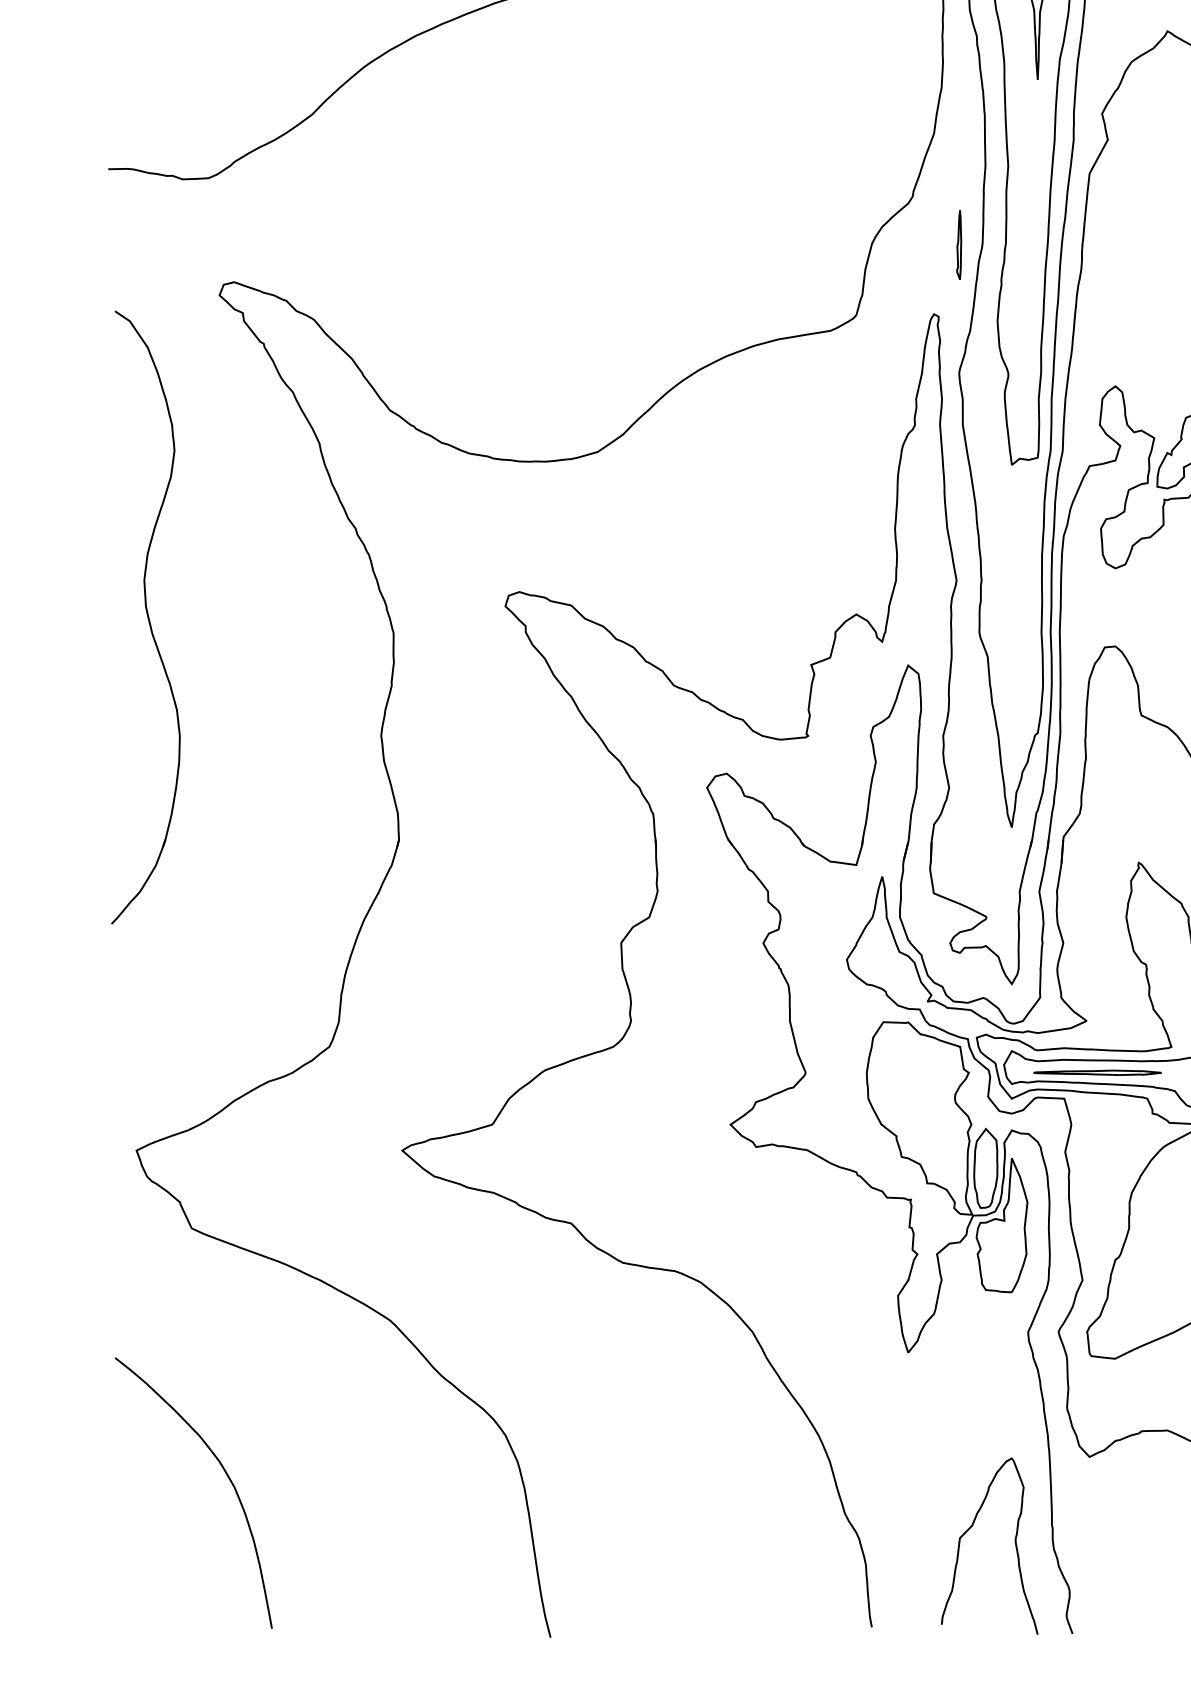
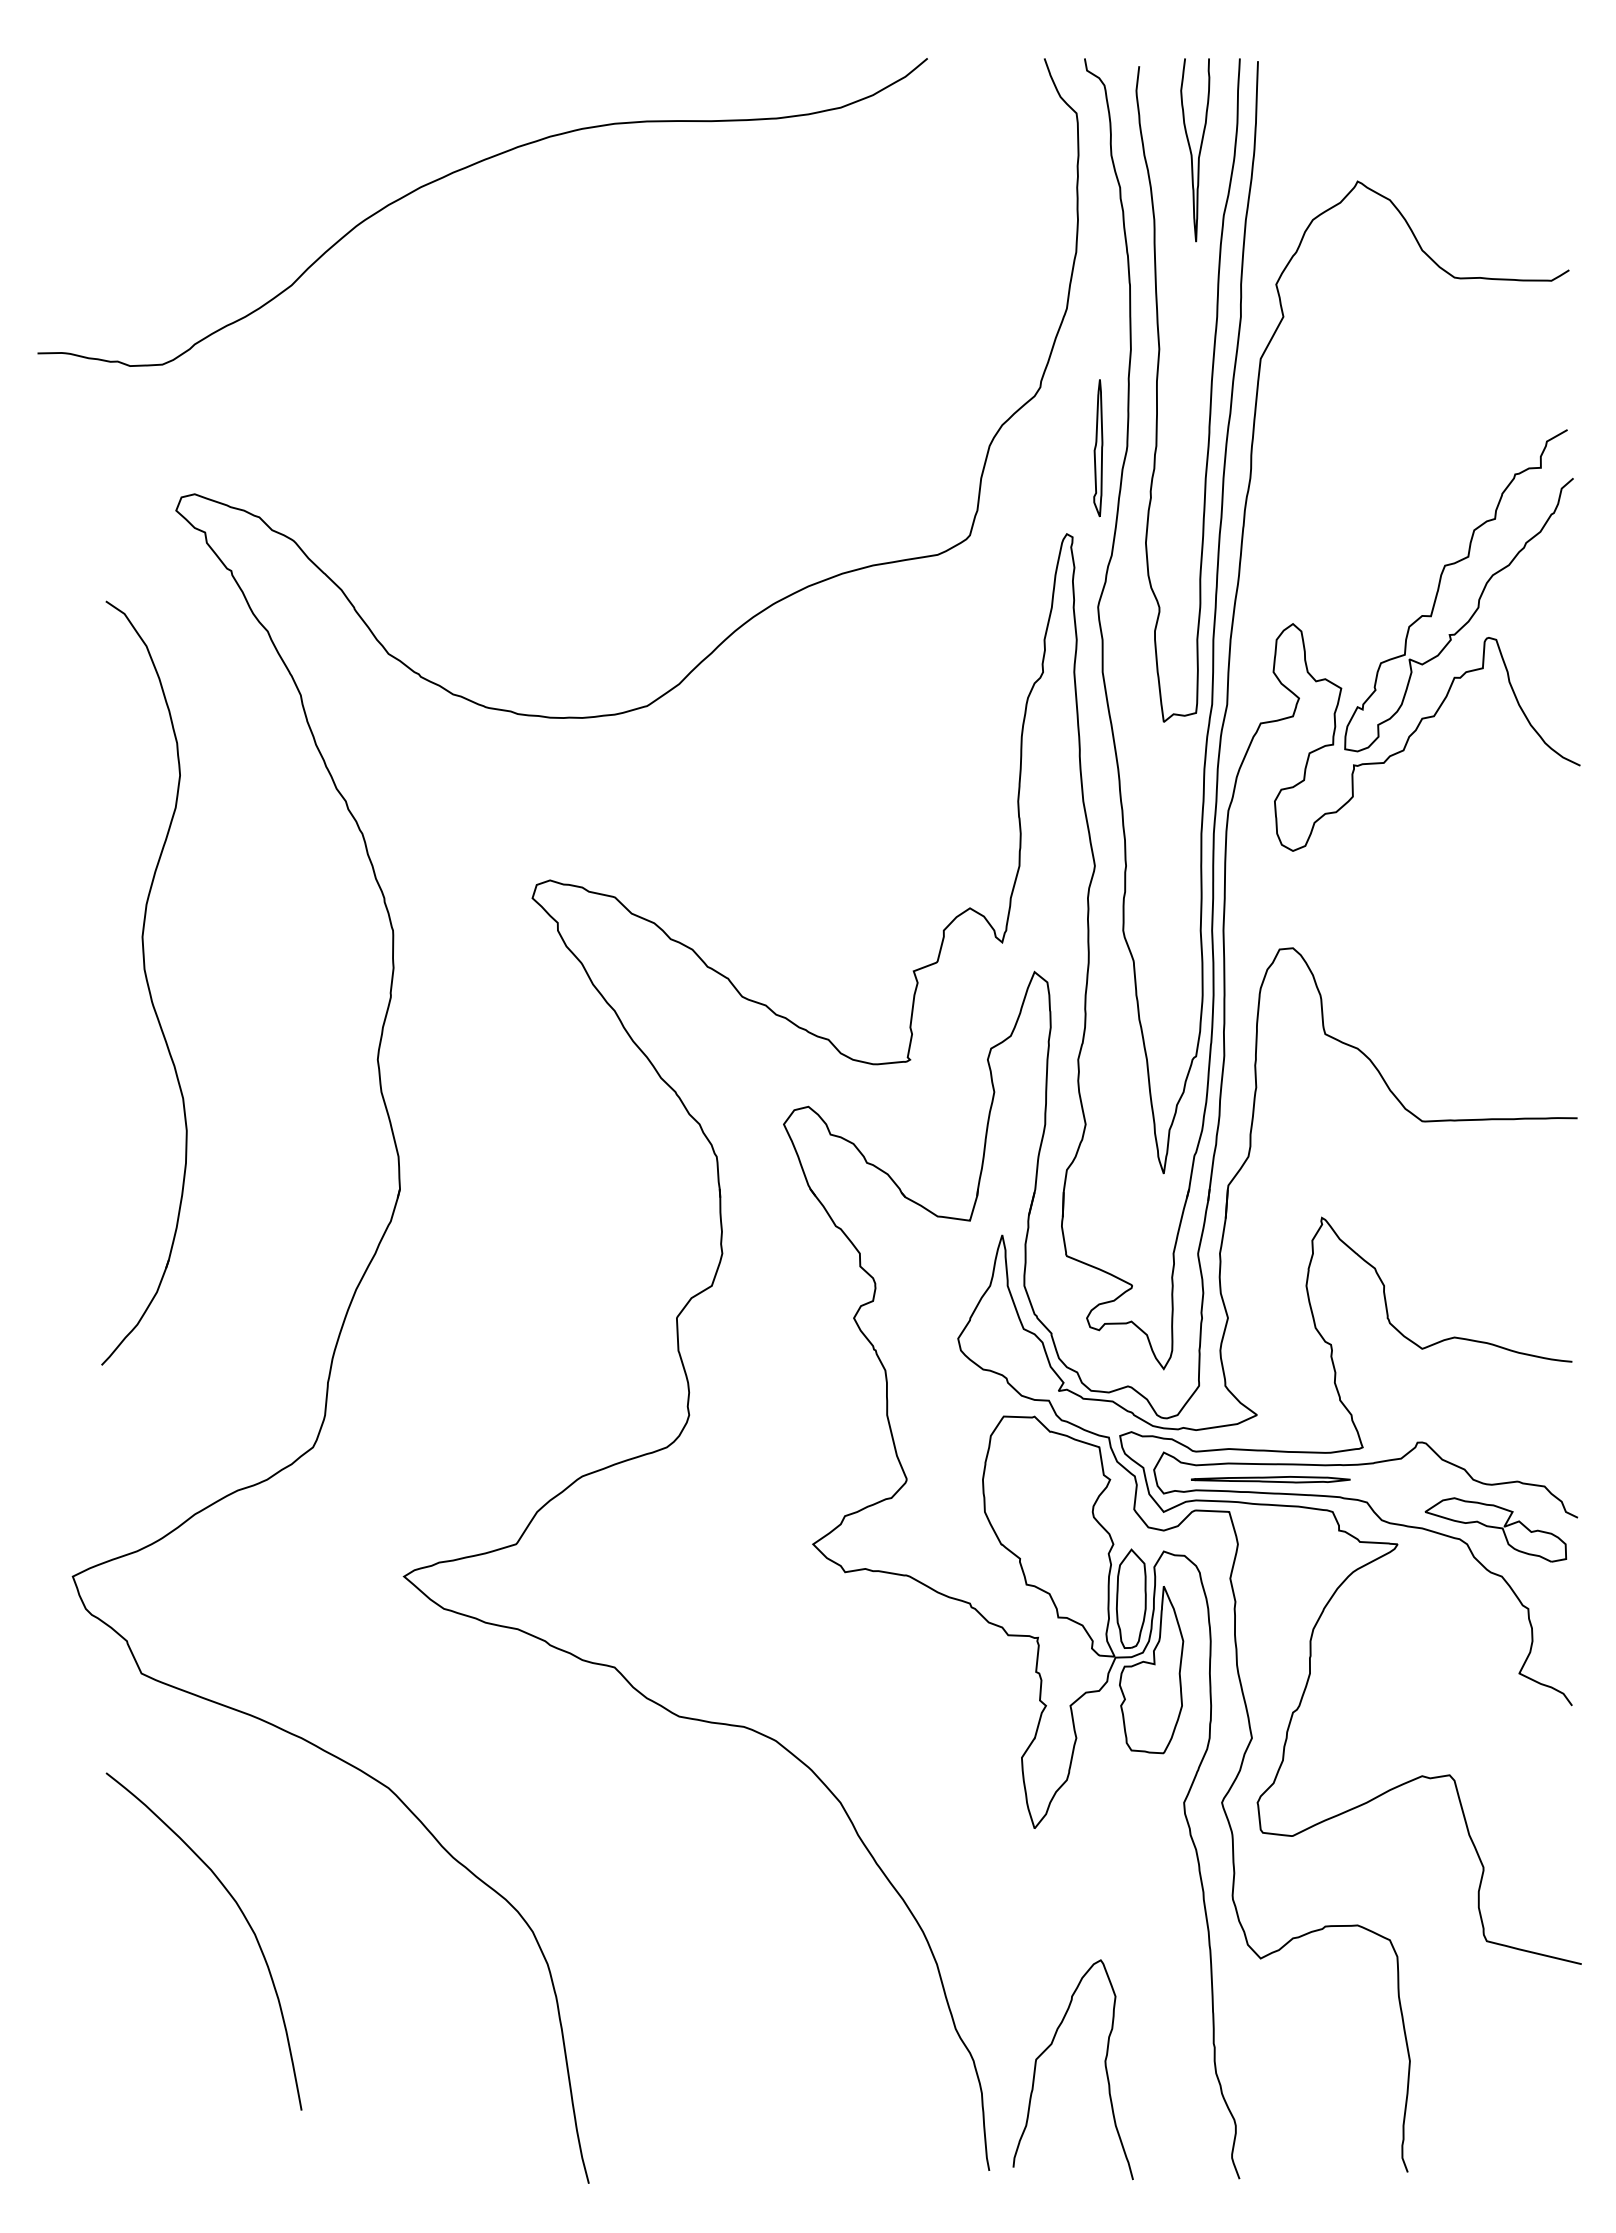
part: (958, 244) -> (1097, 447), size x1.6
part: (145, 616) -> (144, 982), moved
curve: (226, 1474) -> (244, 1918), moved
curve: (971, 1527) -> (1050, 2046), moved

